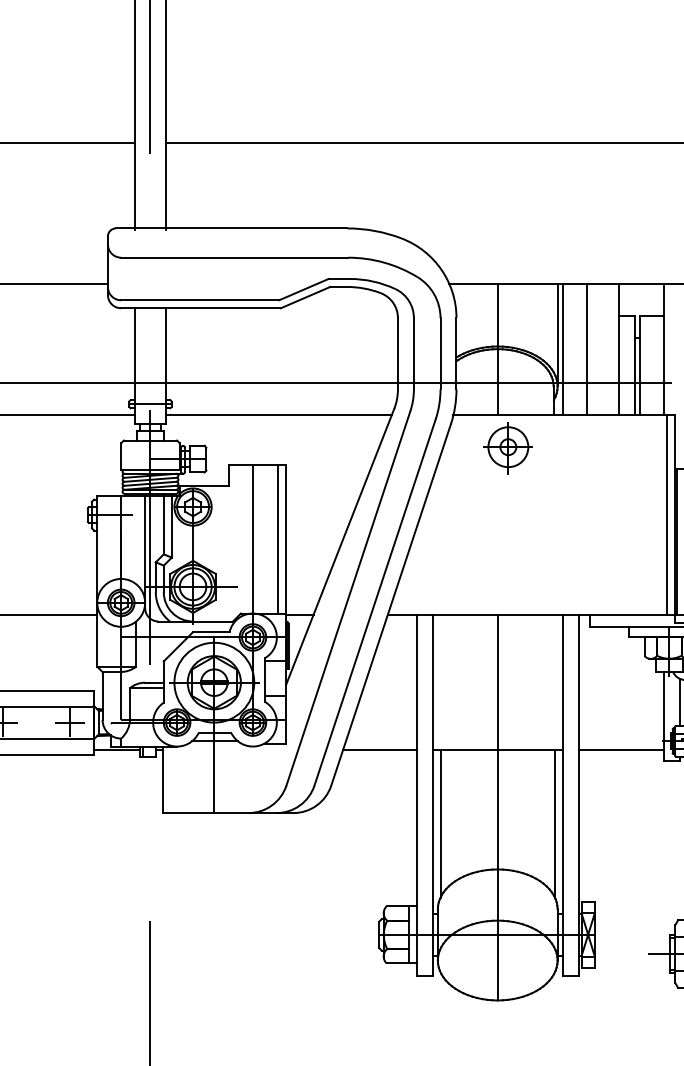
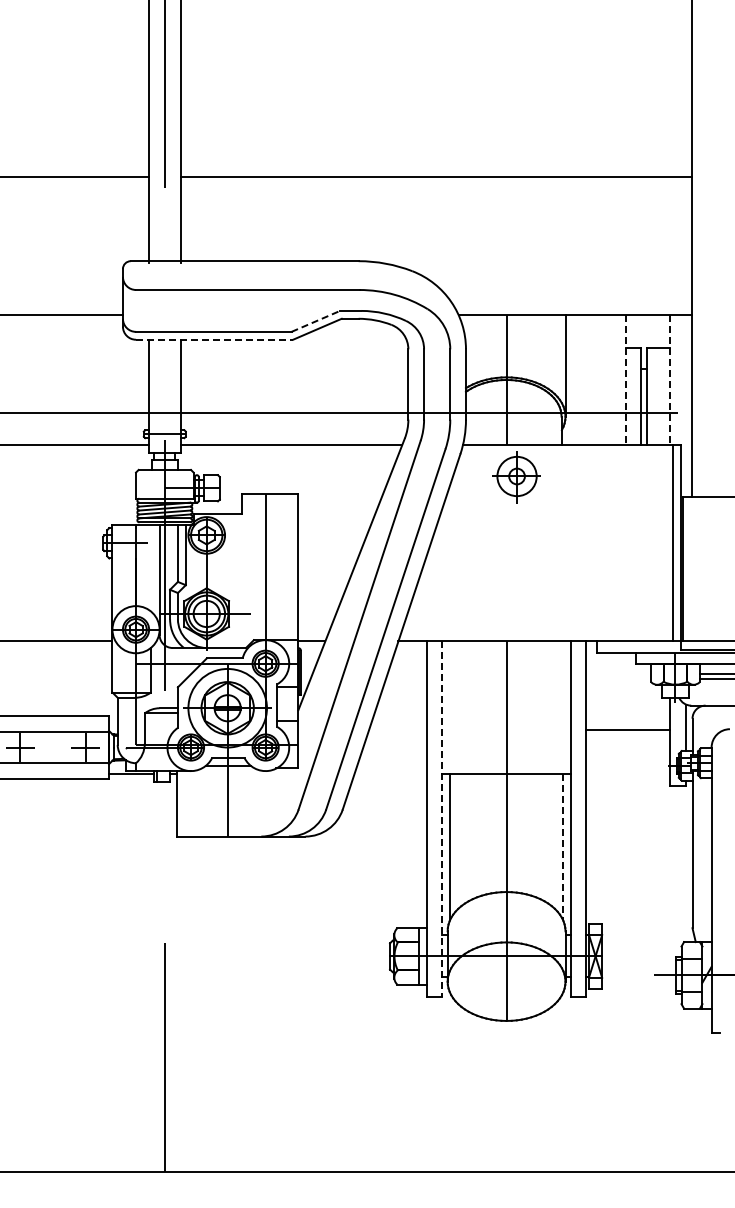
line: (304, 289) -> (316, 321), solid -> dashed
line: (200, 308) -> (214, 339), solid -> dashed
line: (562, 349) -> (570, 380), removed
line: (587, 349) -> (594, 380), removed
line: (618, 349) -> (625, 380), solid -> dashed
line: (664, 349) -> (670, 380), solid -> dashed
line: (278, 538) -> (290, 566), removed
line: (379, 750) -> (390, 774), removed
line: (621, 750) -> (628, 730), moved
line: (432, 795) -> (442, 819), solid -> dashed
line: (554, 823) -> (562, 846), solid -> dashed

